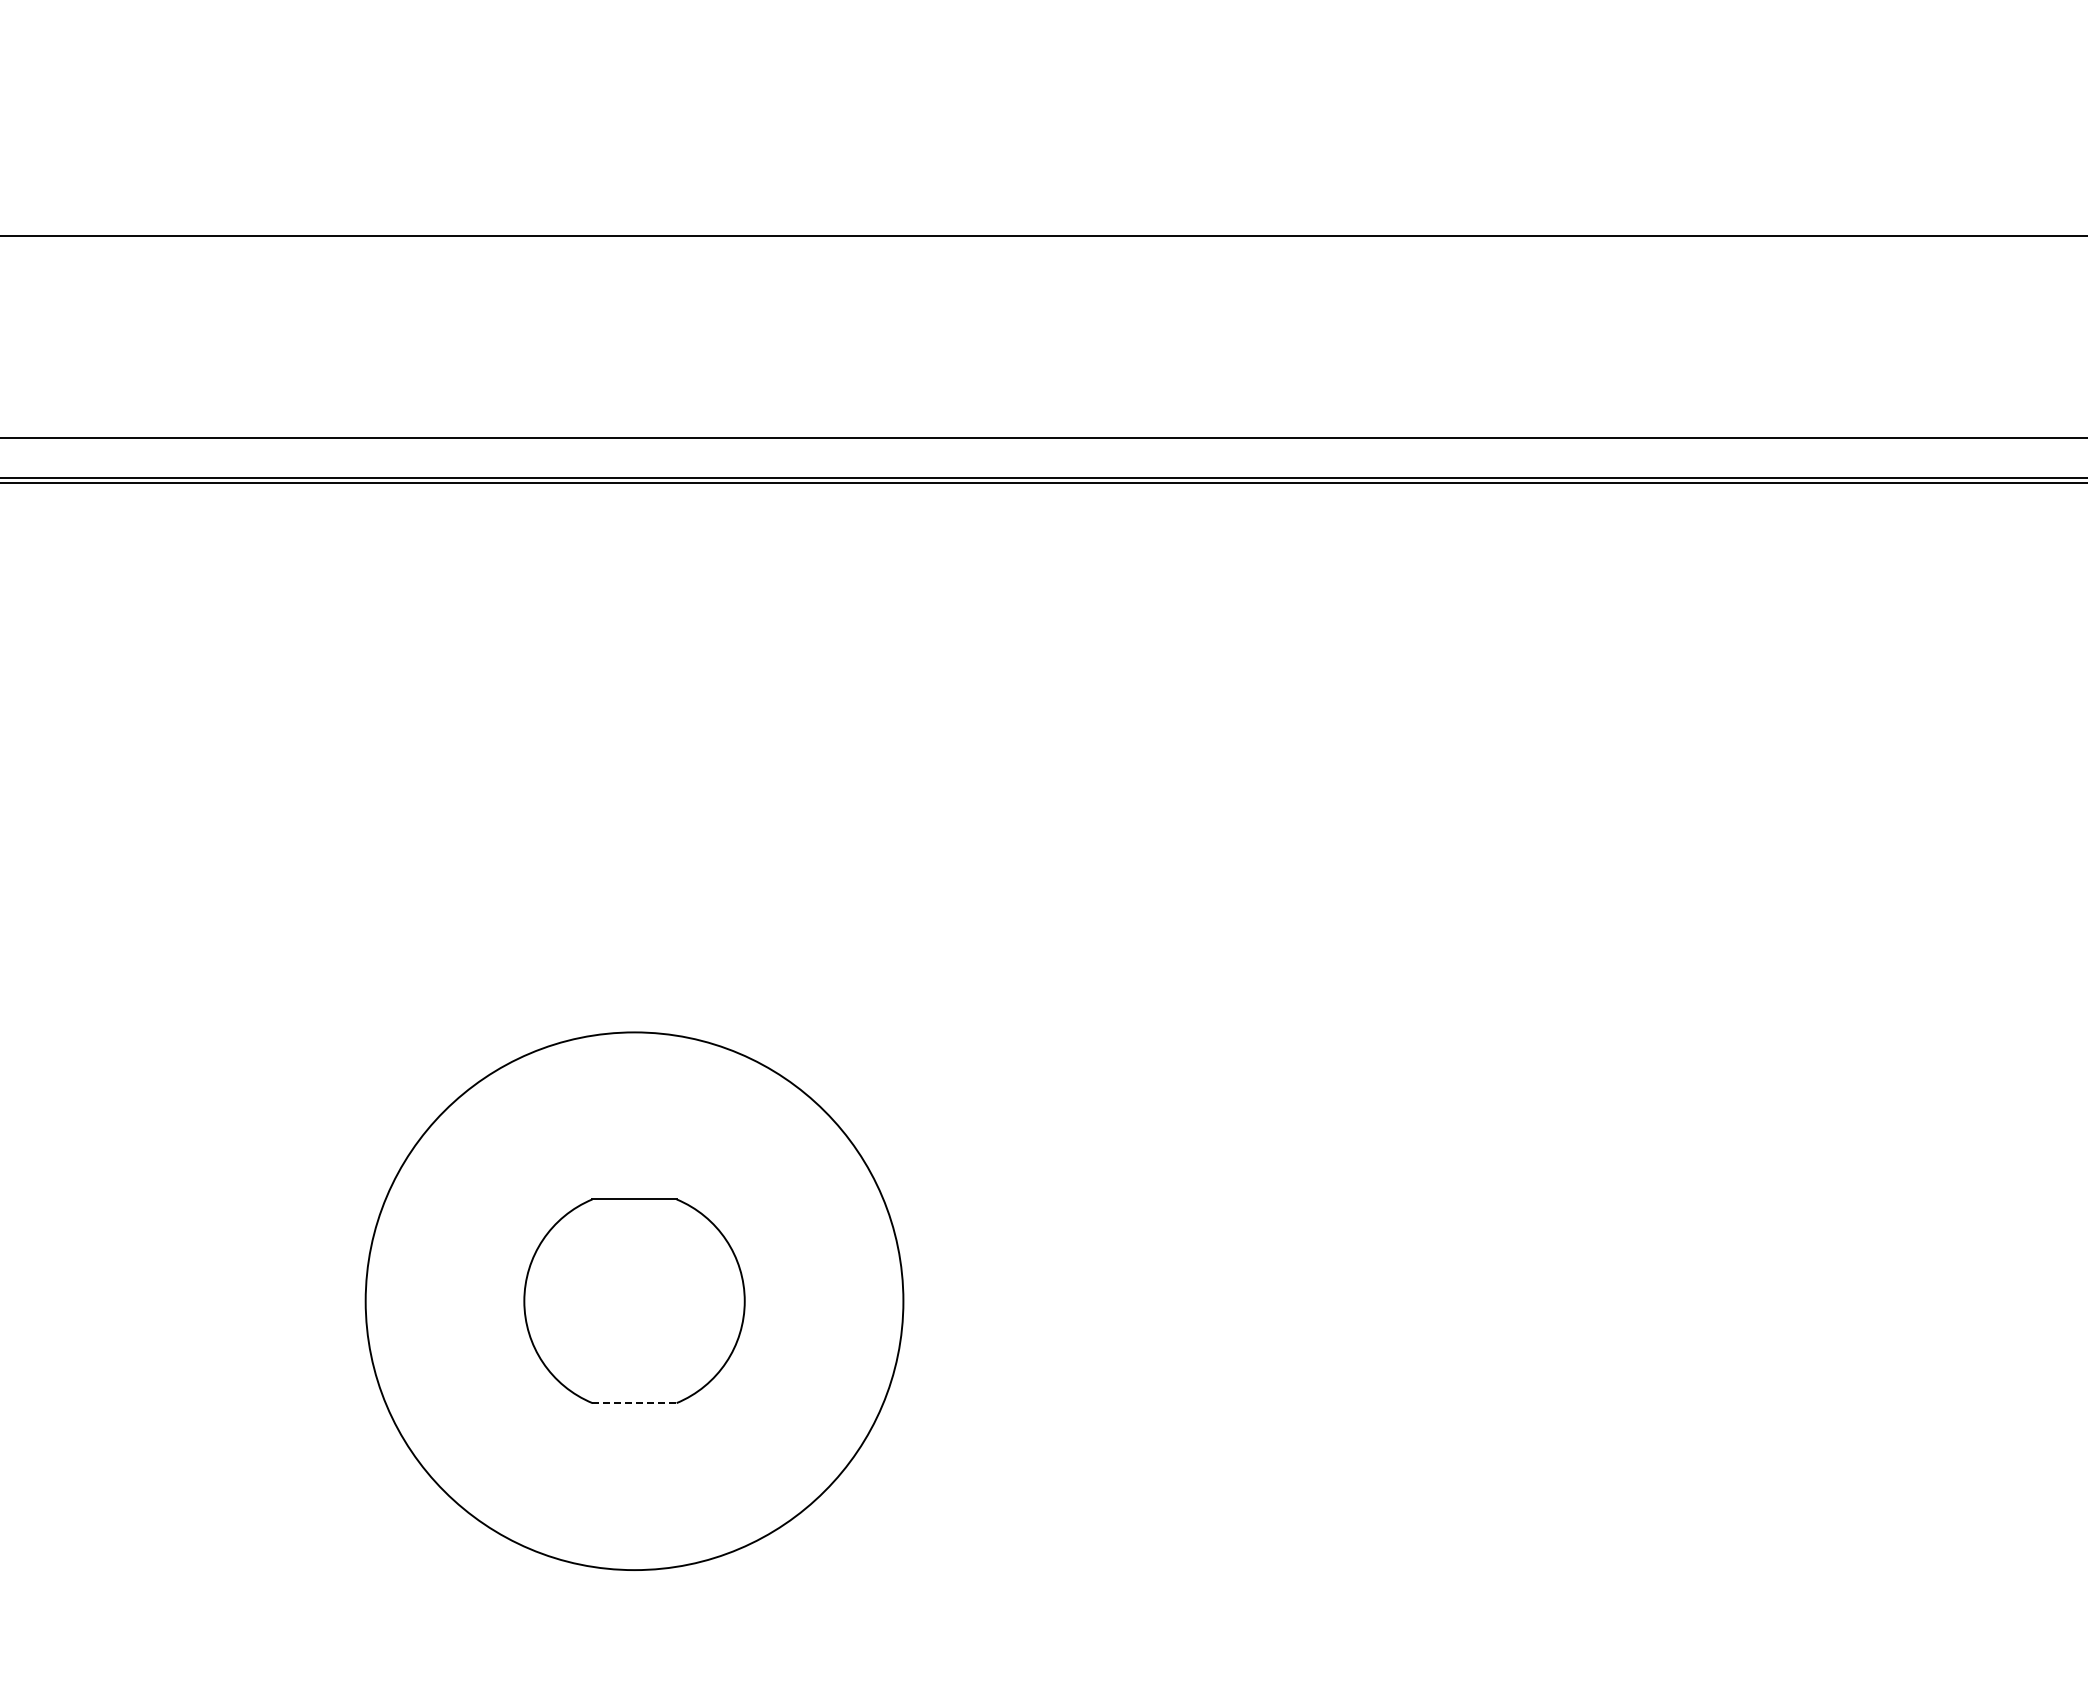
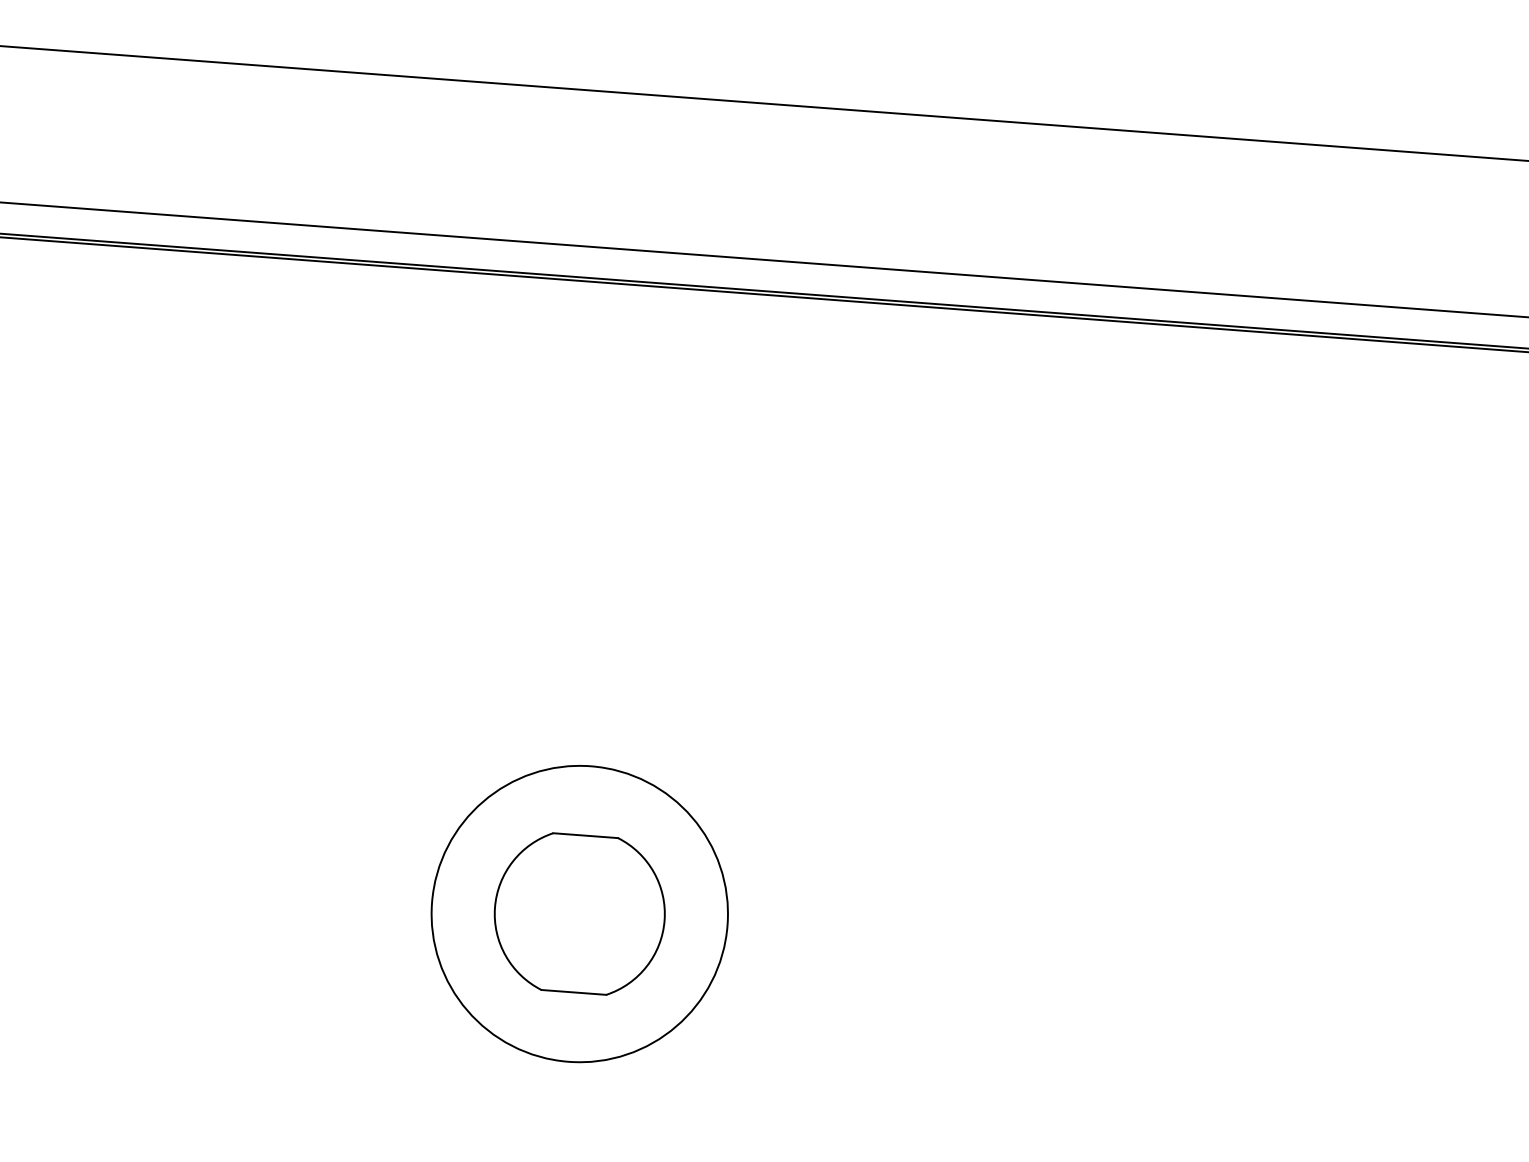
circle: (634, 1301) -> (579, 914), size x0.71
line: (635, 1403) -> (574, 992), dashed -> solid

